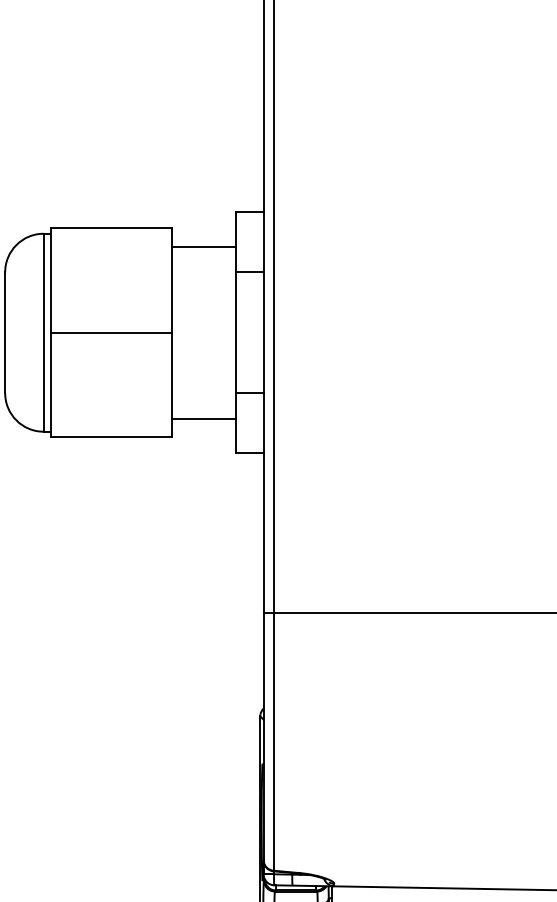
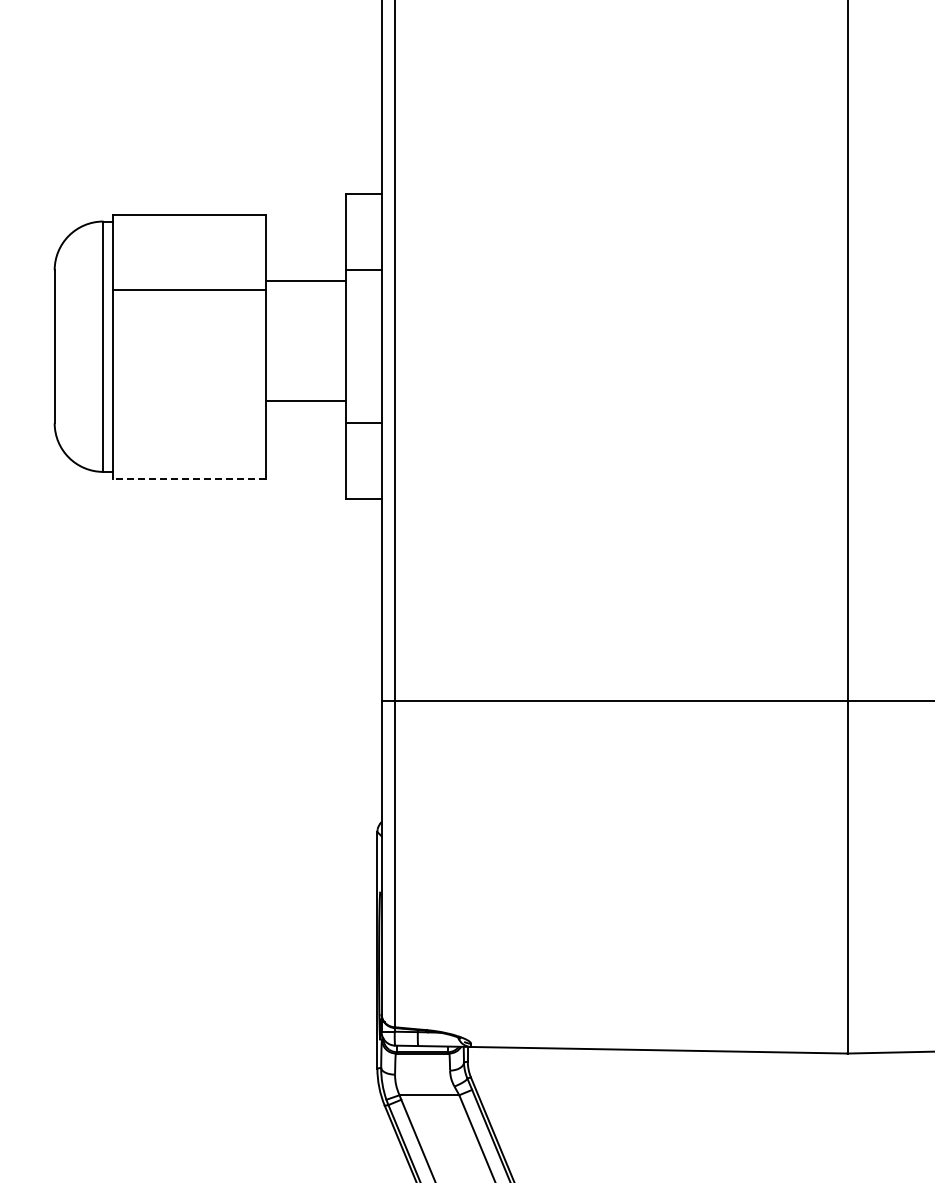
line: (204, 247) -> (306, 281), moved
line: (111, 332) -> (189, 289), moved
line: (204, 418) -> (306, 401), moved
line: (111, 436) -> (189, 478), solid -> dashed

